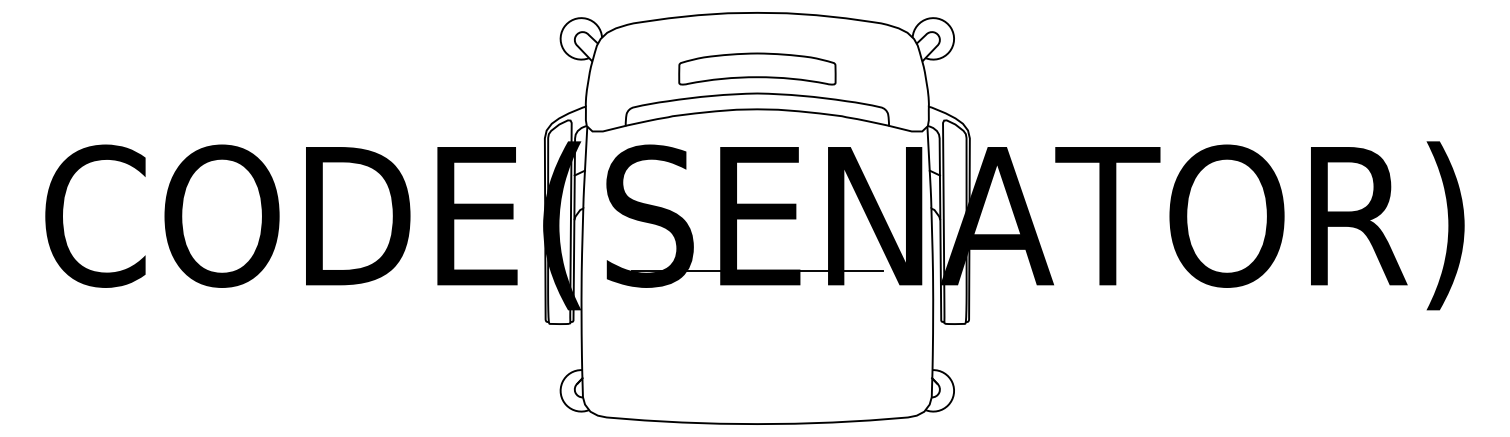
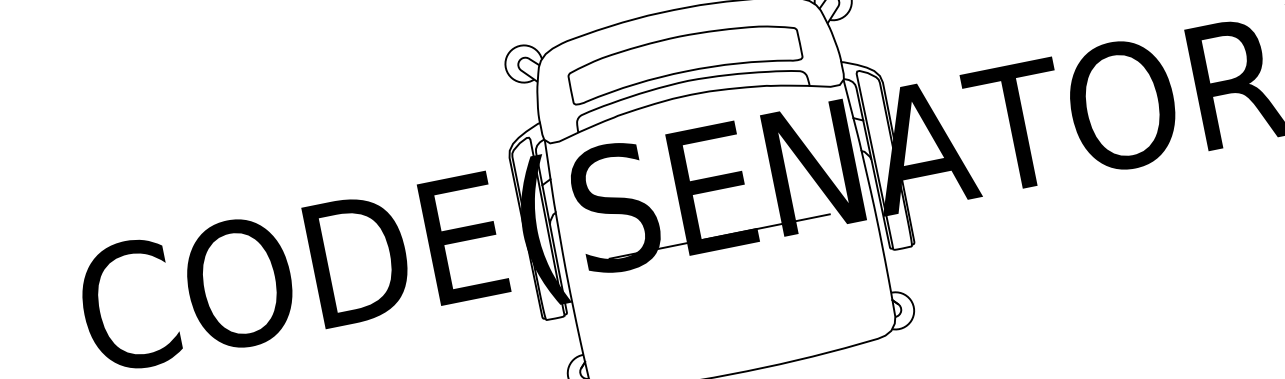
part: (757, 68) -> (683, 58), size x1.67

